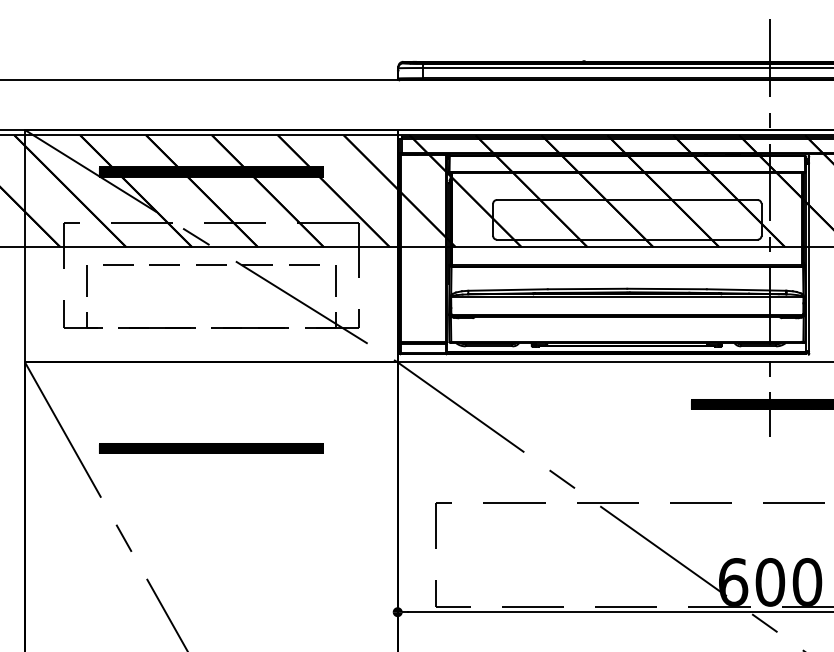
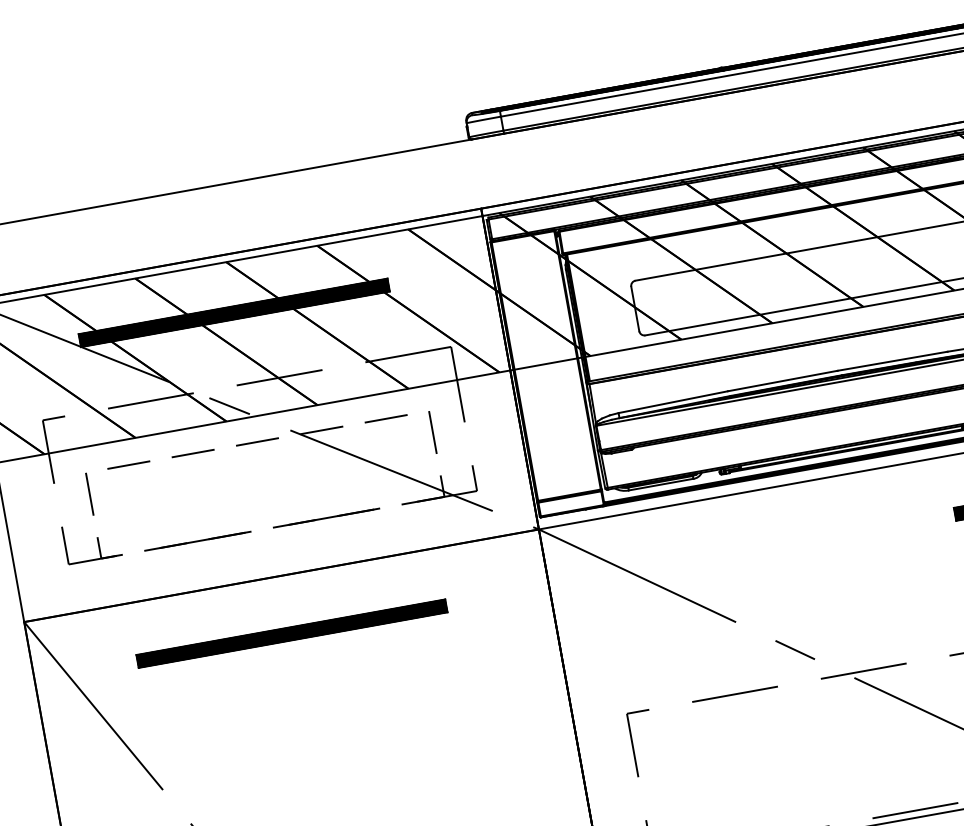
part: (211, 448) -> (292, 633), moved

